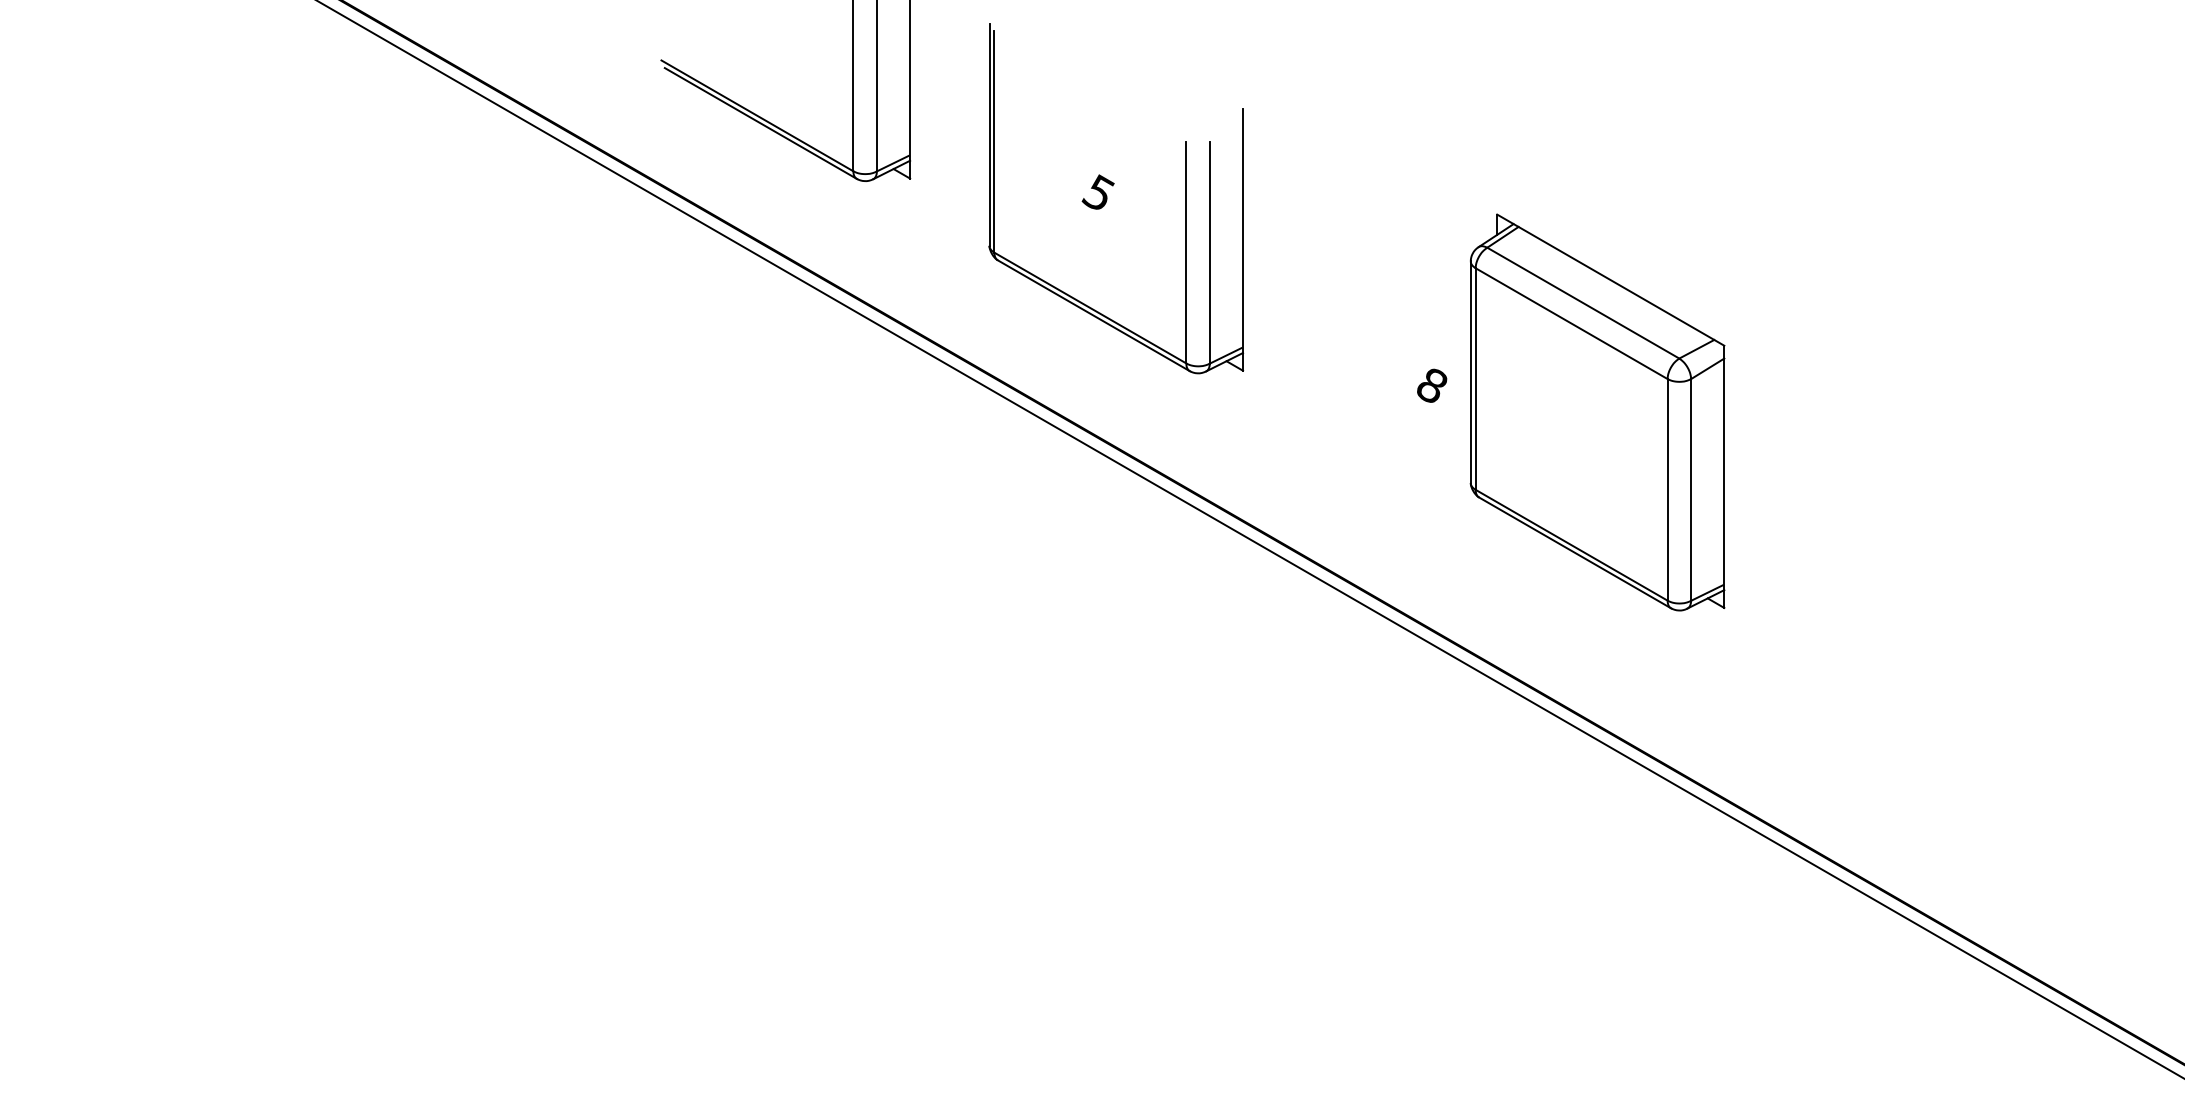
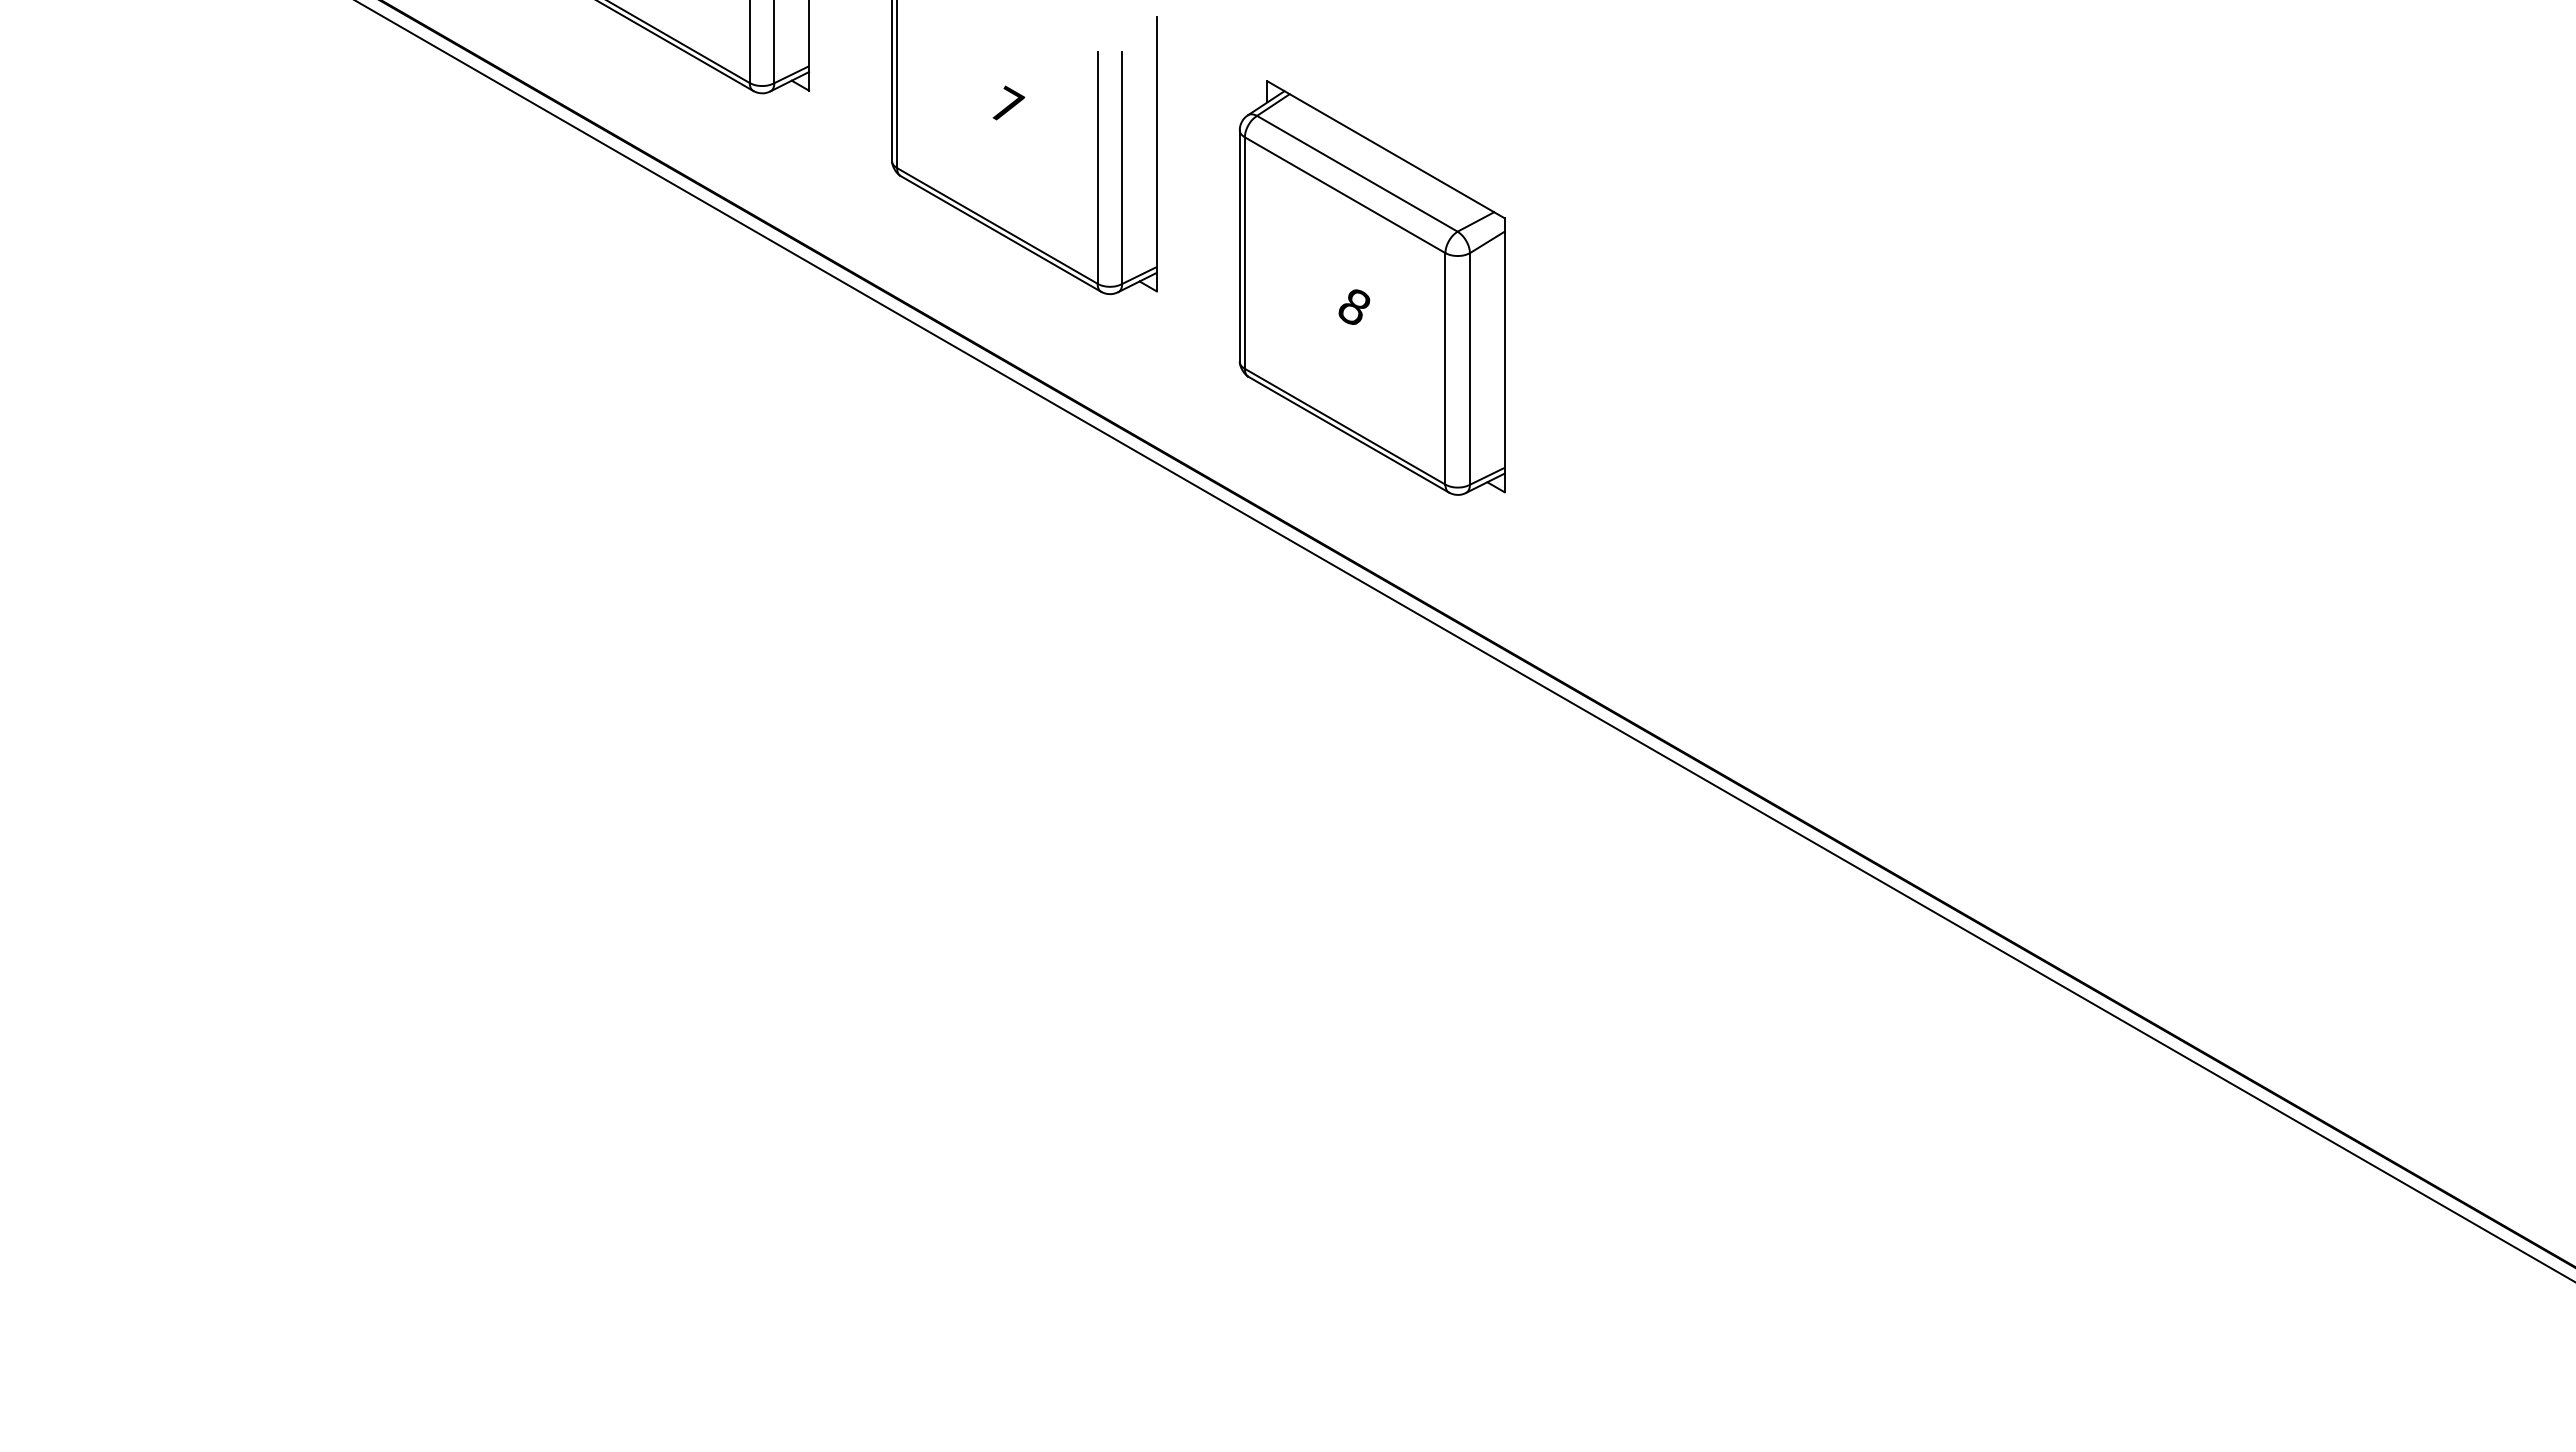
text: (1099, 191) -> (1006, 104), 5 -> 7
part: (1596, 411) -> (1371, 287), moved

